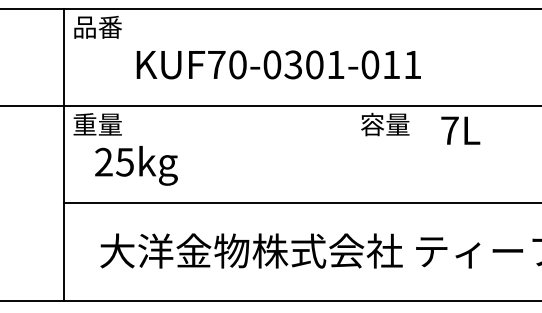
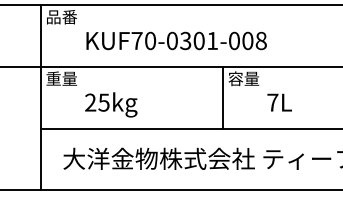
text: (402, 64) -> (254, 40), KUF70-0301-011 -> KUF70-0301-008
text: (460, 130) -> (279, 102), moved
line: (351, 154) -> (222, 97), added
text: (136, 165) -> (111, 104), moved

